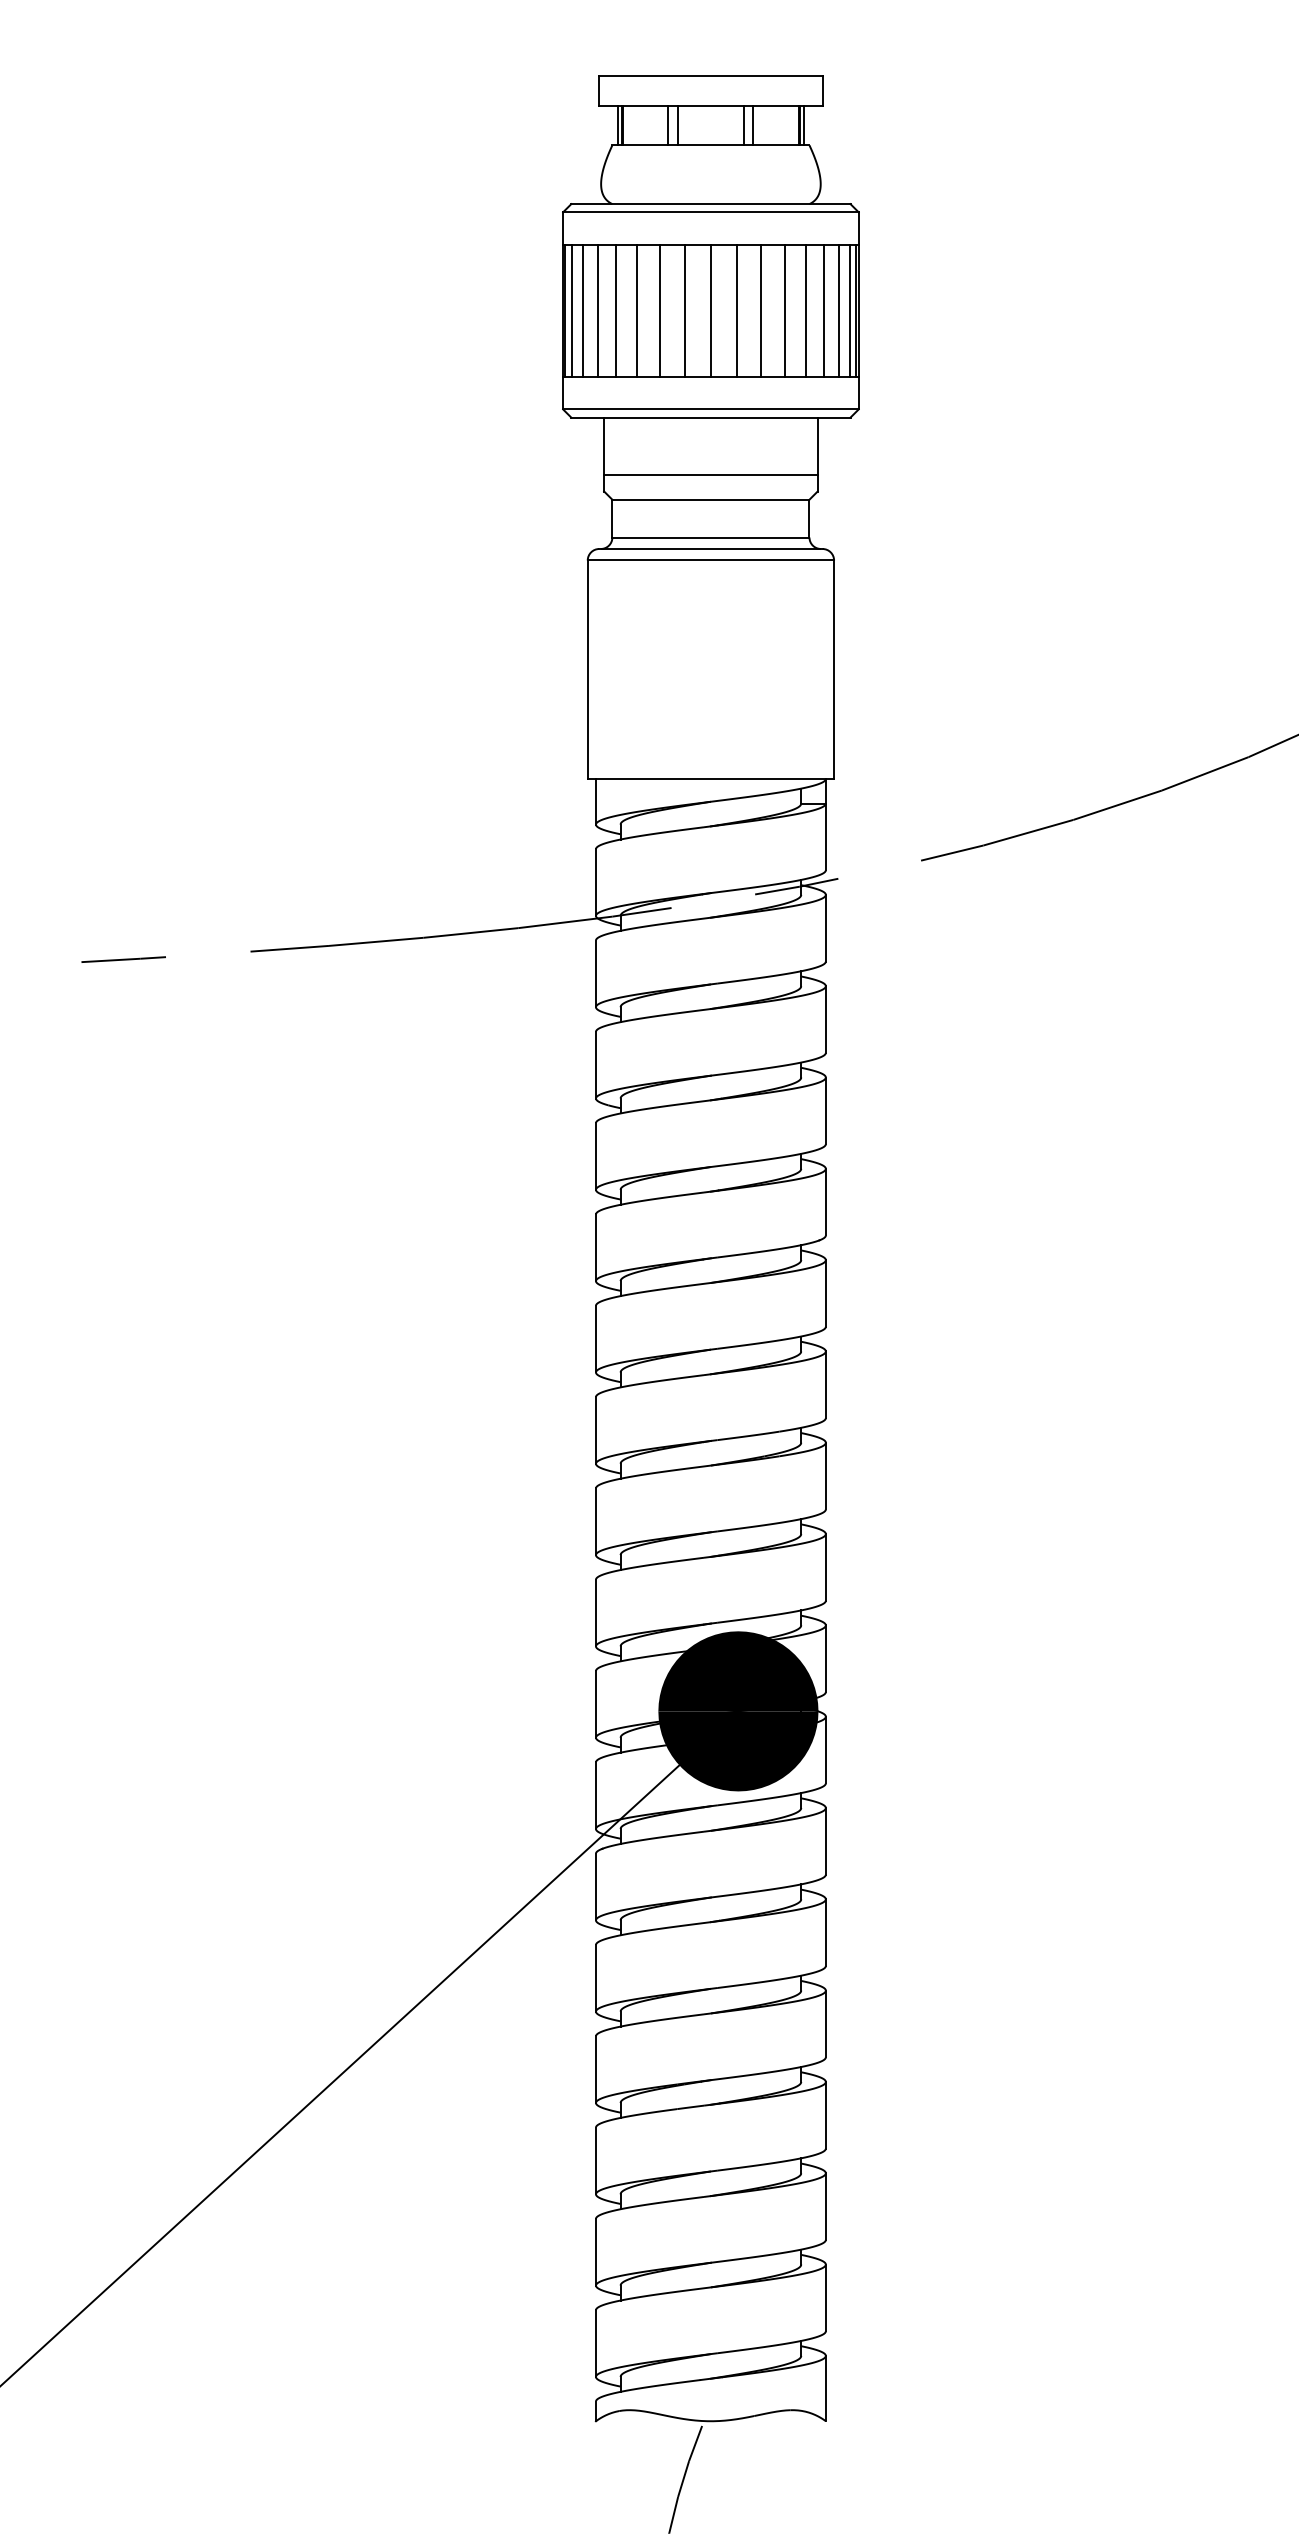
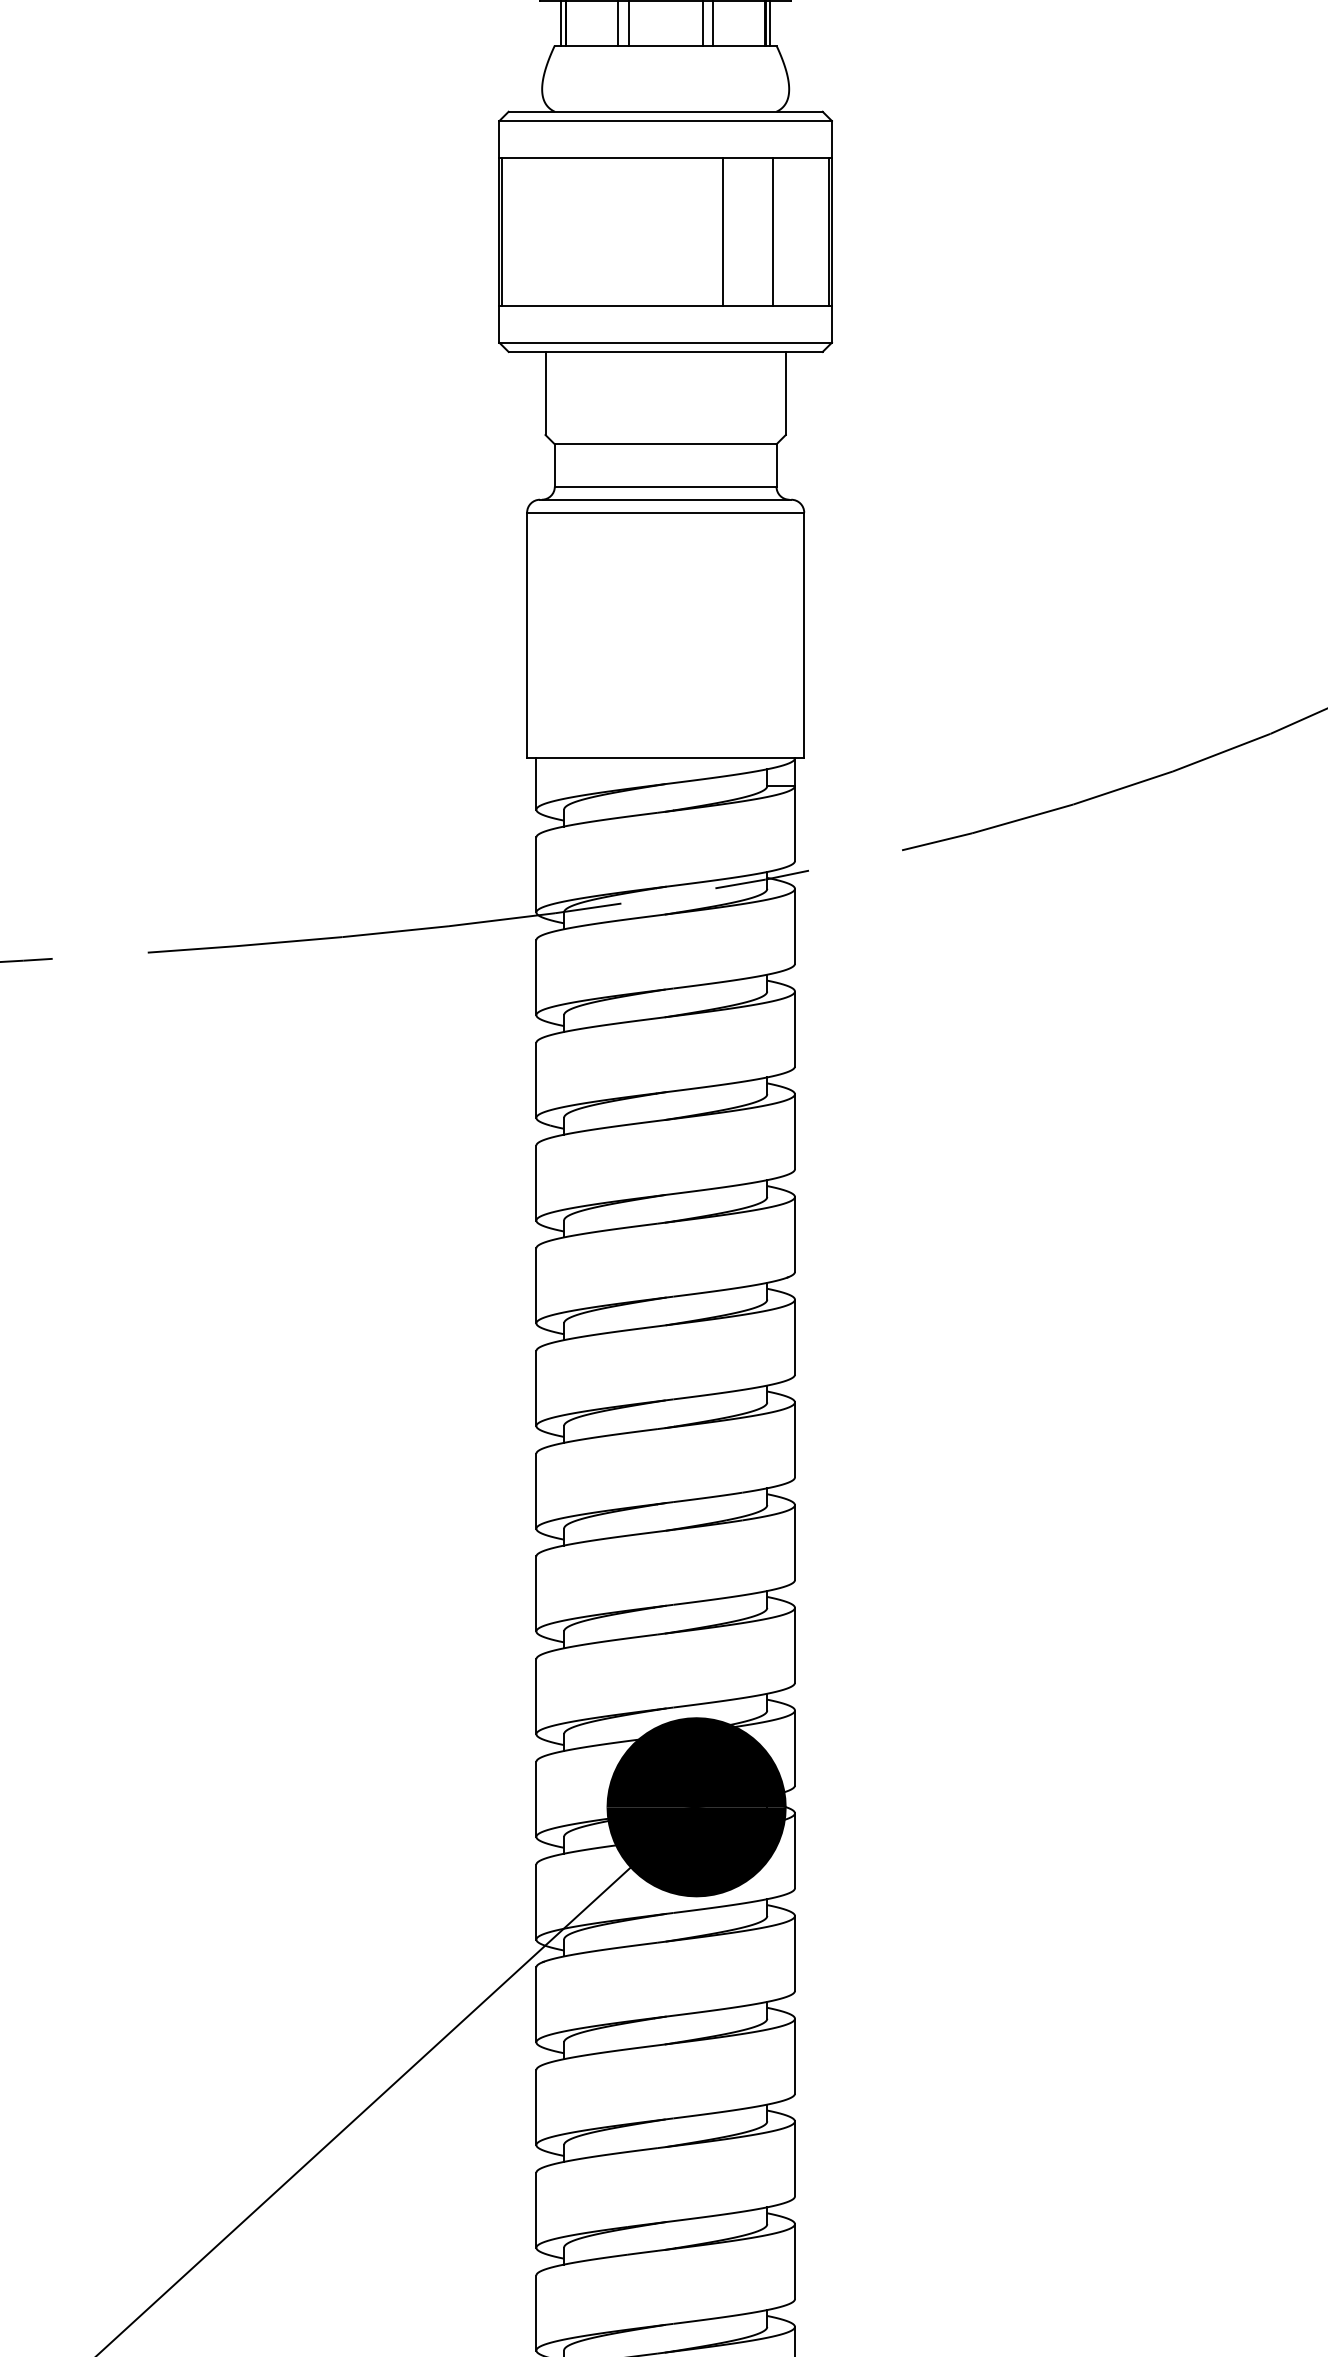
line: (572, 310) -> (509, 231), removed
line: (582, 310) -> (521, 231), removed
line: (597, 310) -> (538, 231), removed
line: (615, 310) -> (558, 231), removed
line: (637, 310) -> (583, 231), removed
line: (660, 310) -> (608, 231), removed
line: (685, 310) -> (637, 231), removed
line: (710, 310) -> (665, 231), removed
line: (736, 310) -> (694, 231), removed
line: (784, 310) -> (748, 231), removed
line: (824, 310) -> (793, 231), removed
line: (838, 310) -> (809, 231), removed
line: (849, 310) -> (821, 231), removed
line: (710, 475) -> (665, 417), removed

